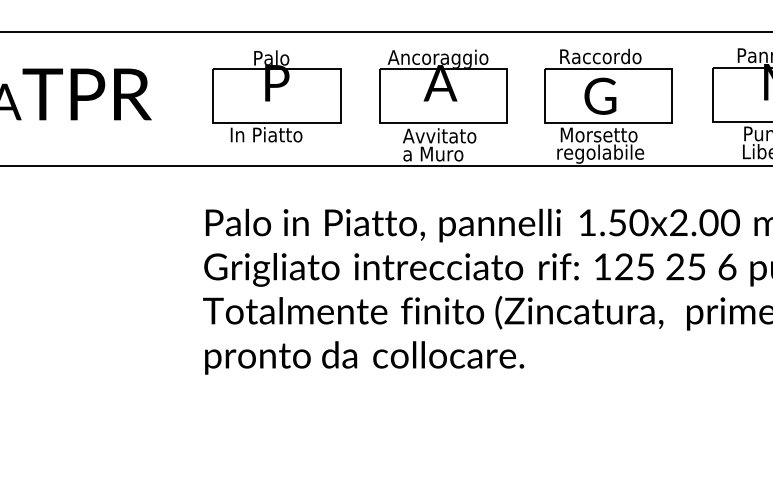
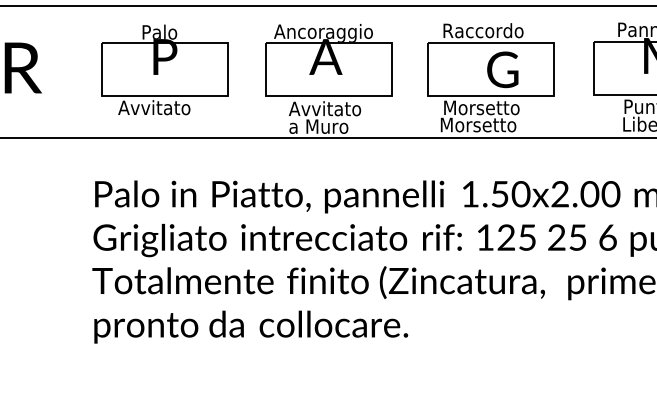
text: (600, 95) -> (502, 69), moved
text: (265, 134) -> (153, 107), In Piatto -> Avvitato
text: (600, 153) -> (483, 126), regolabile -> Morsetto

